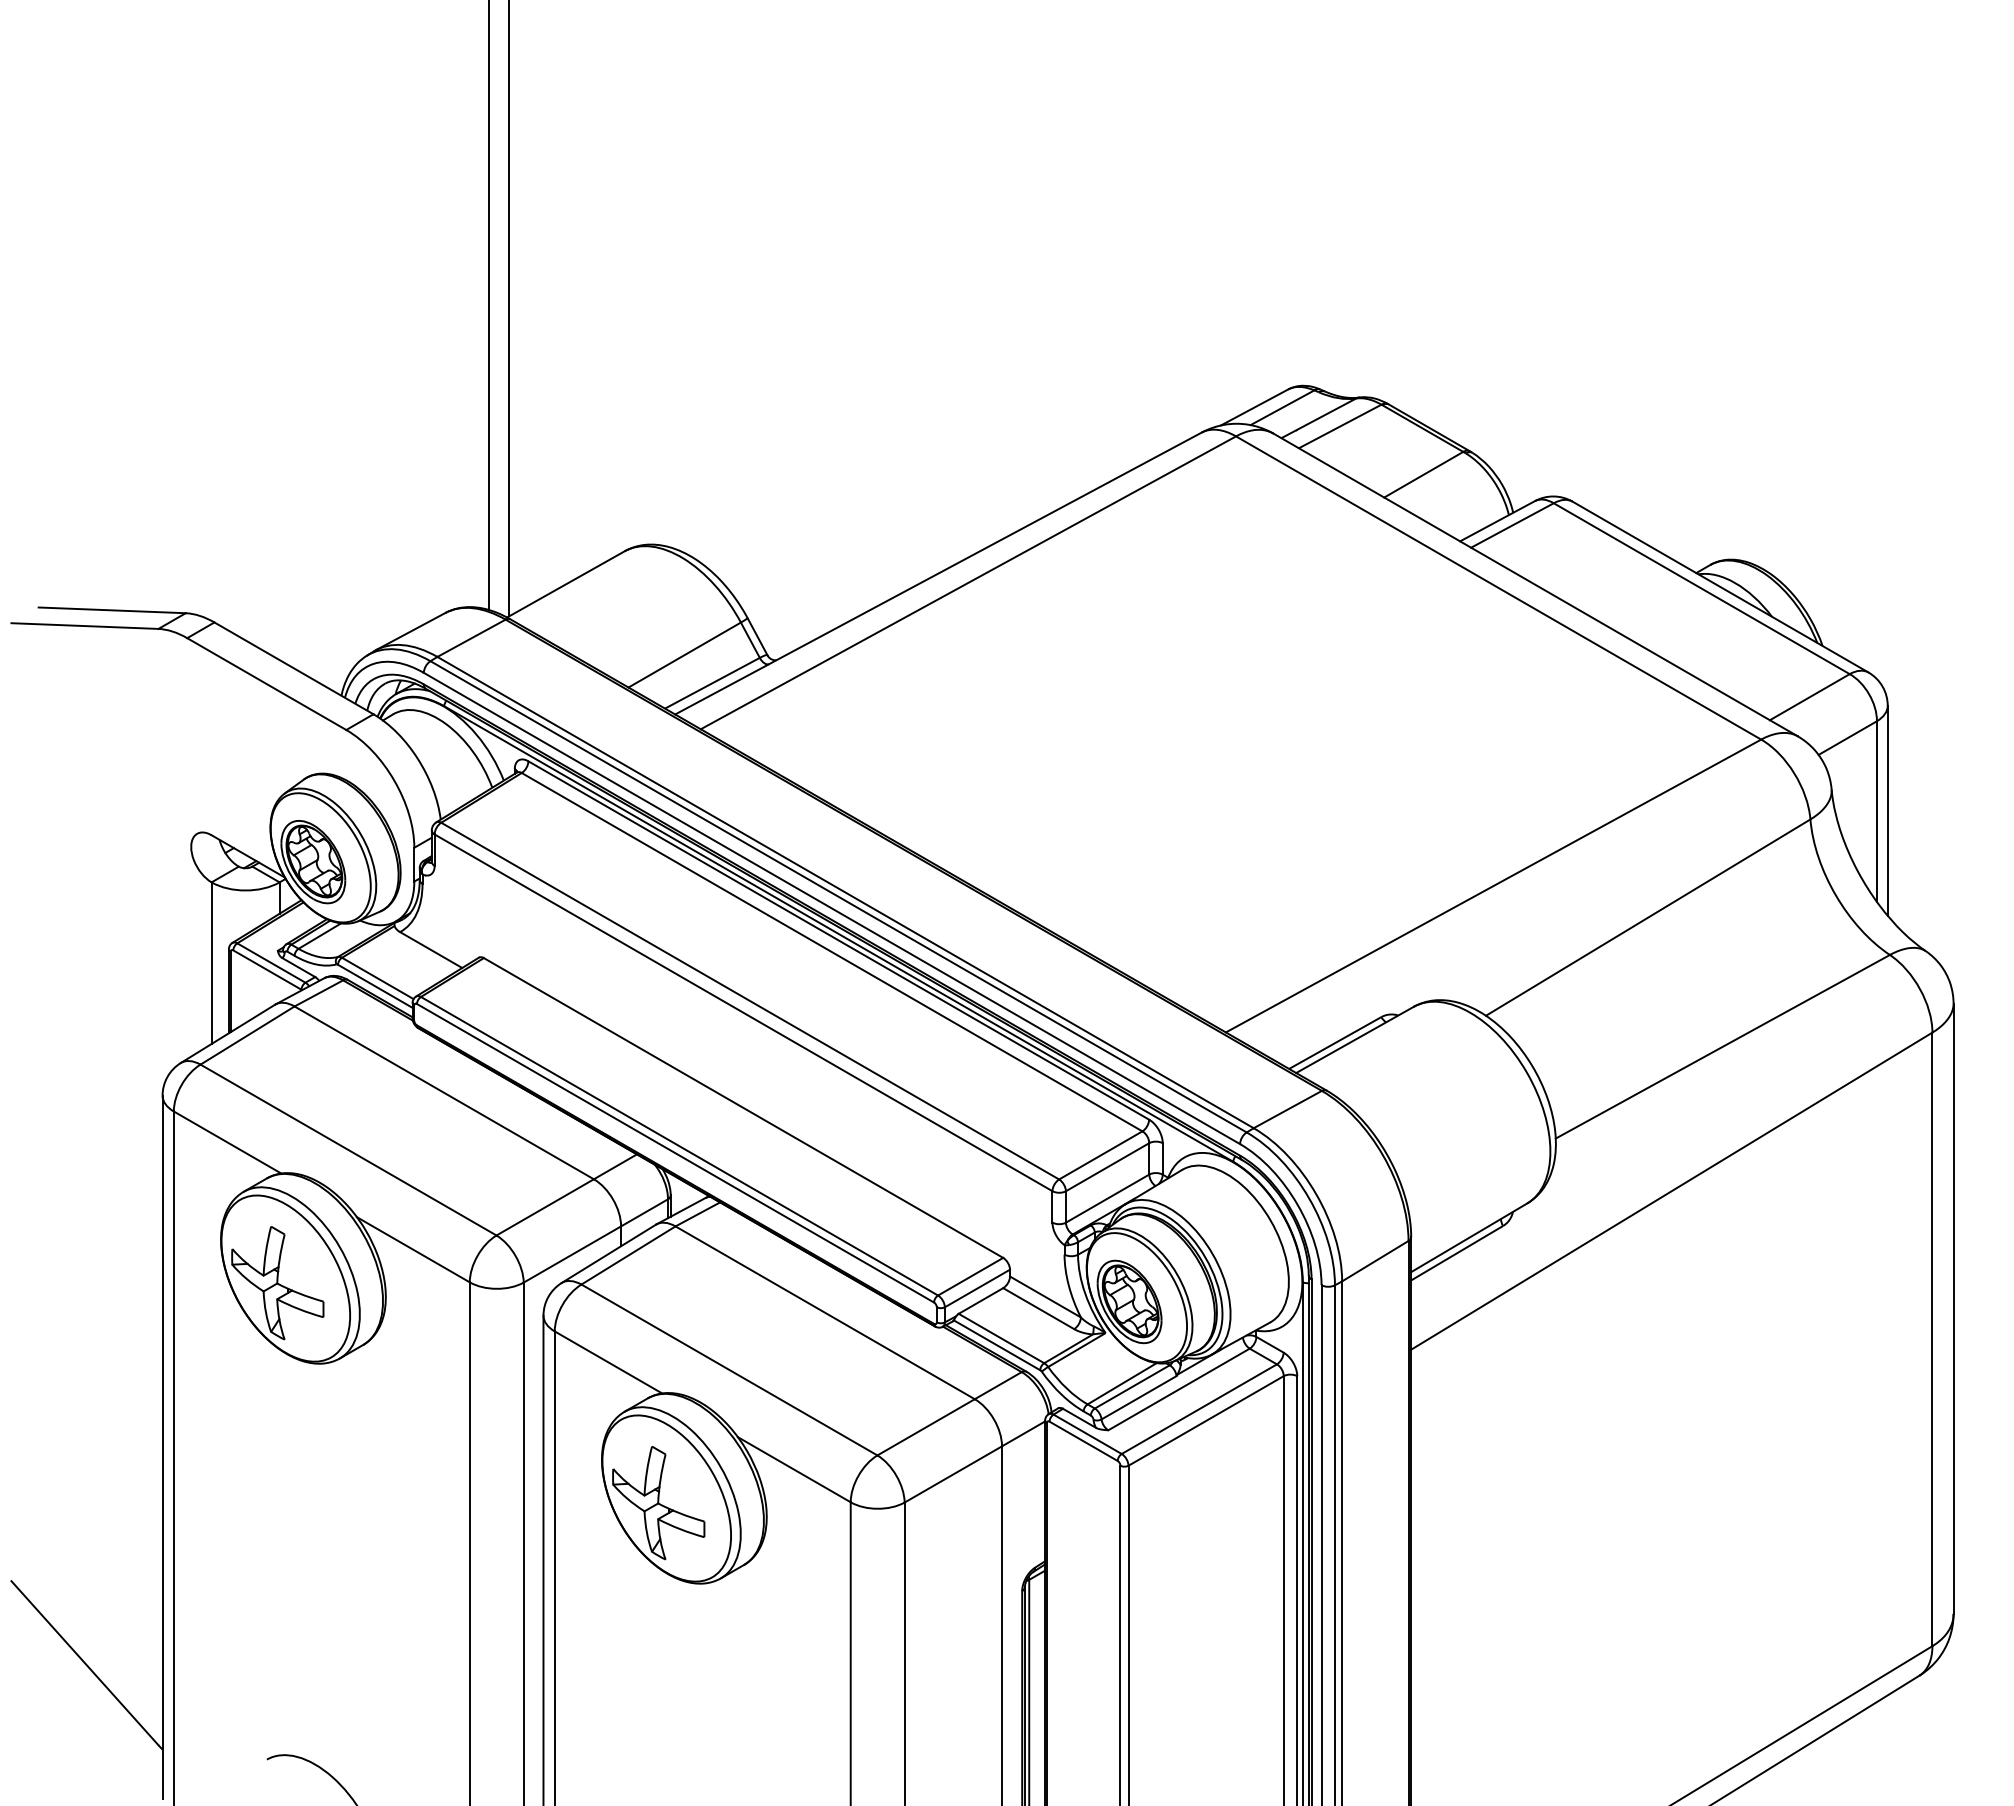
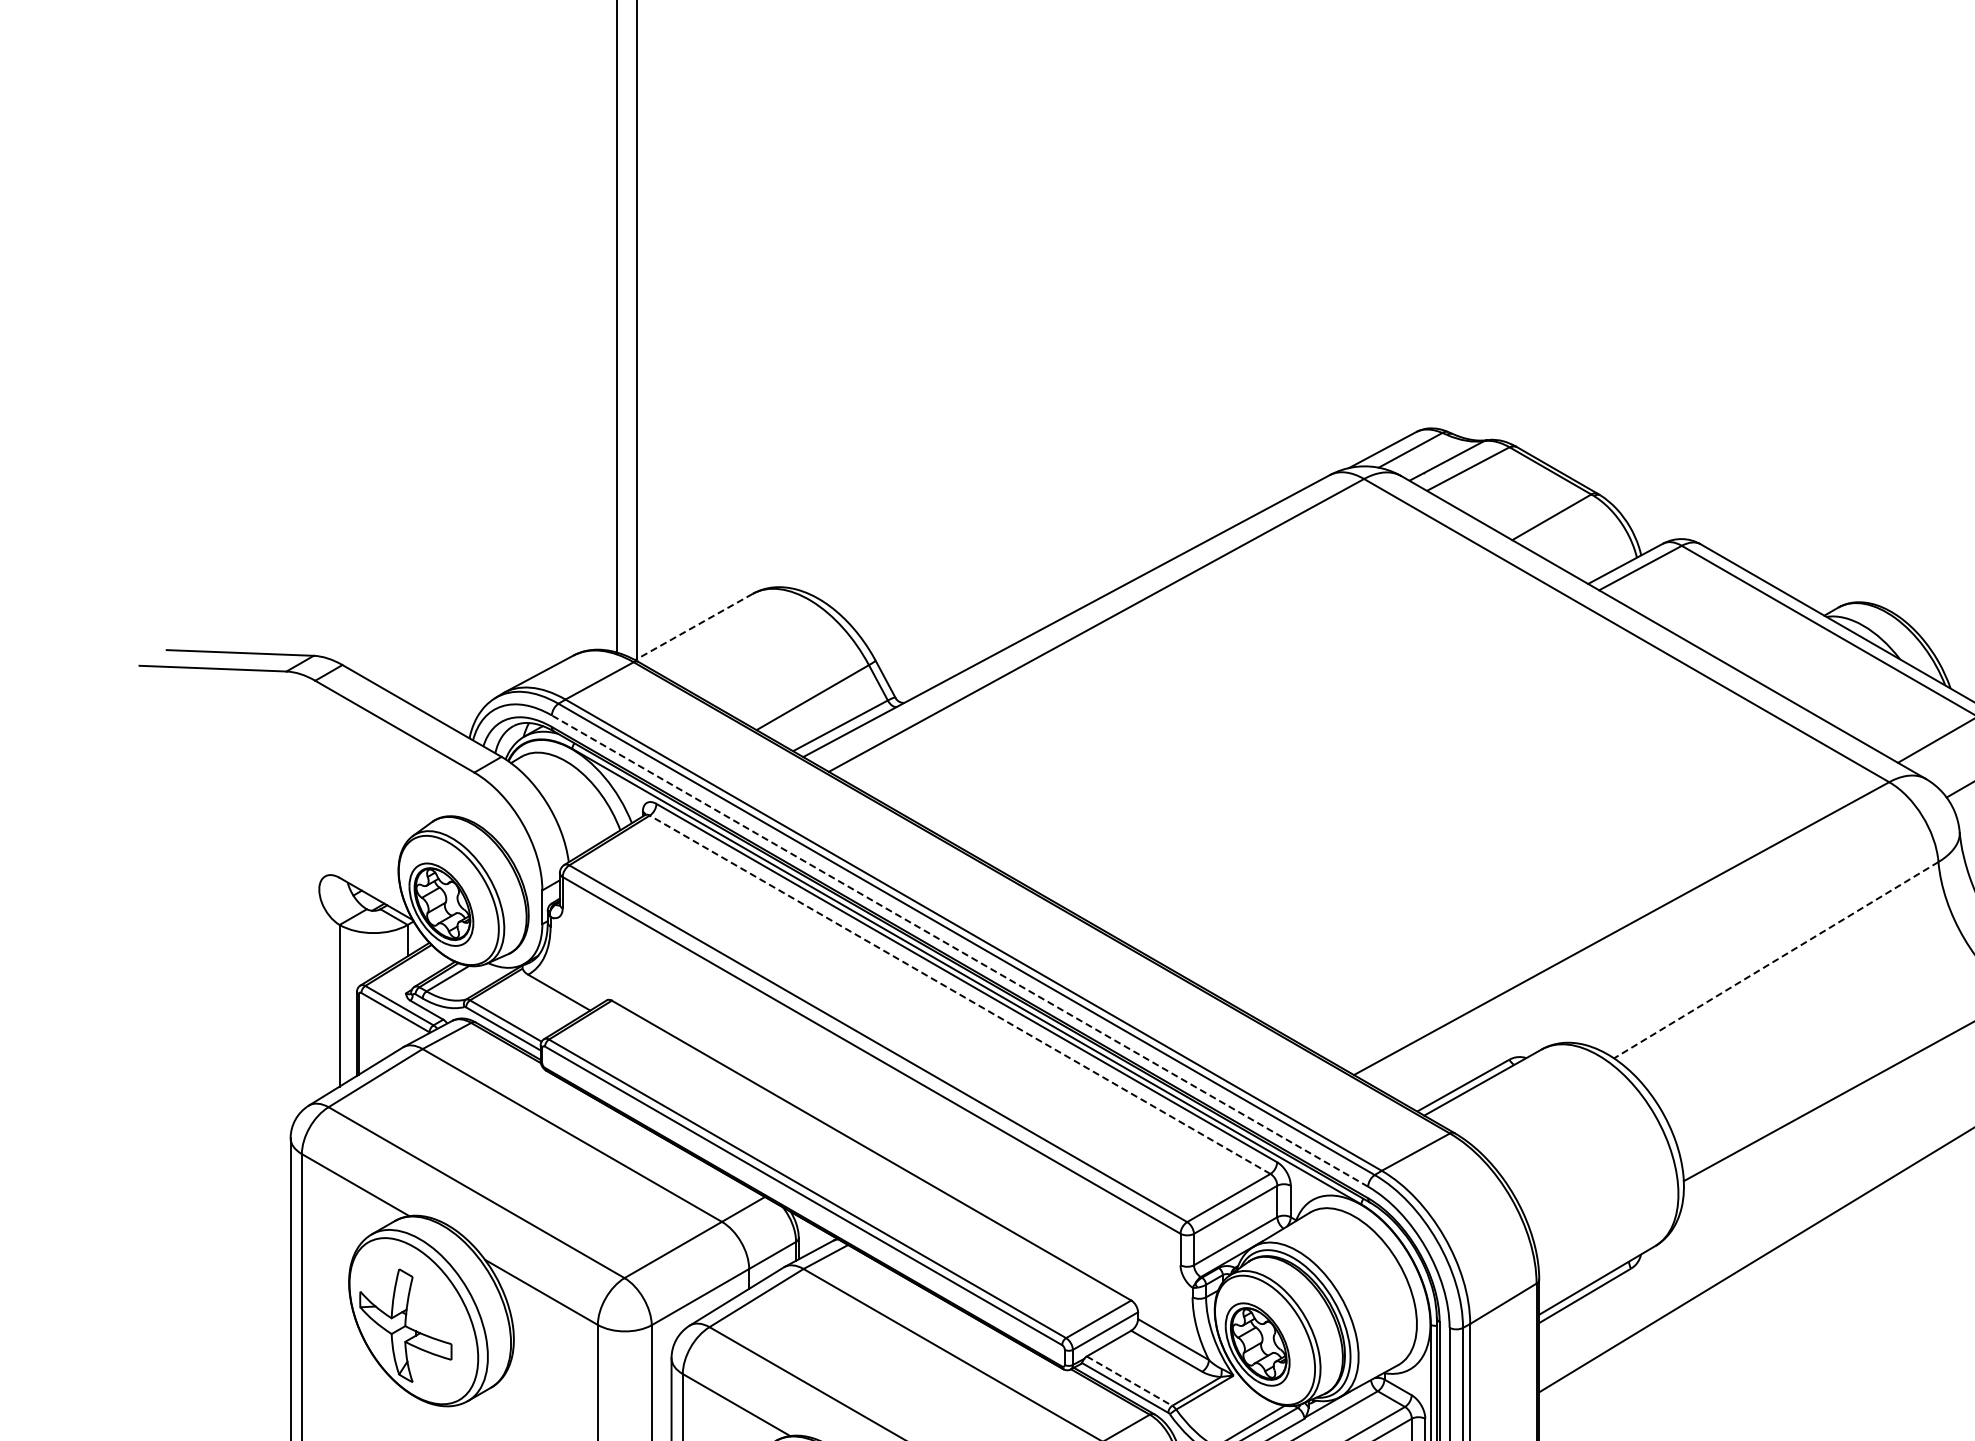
line: (565, 584) -> (693, 627), solid -> dashed
line: (831, 908) -> (959, 951), solid -> dashed
line: (1648, 917) -> (1776, 960), solid -> dashed
line: (831, 951) -> (959, 994), solid -> dashed
line: (1001, 1338) -> (1129, 1381), solid -> dashed

